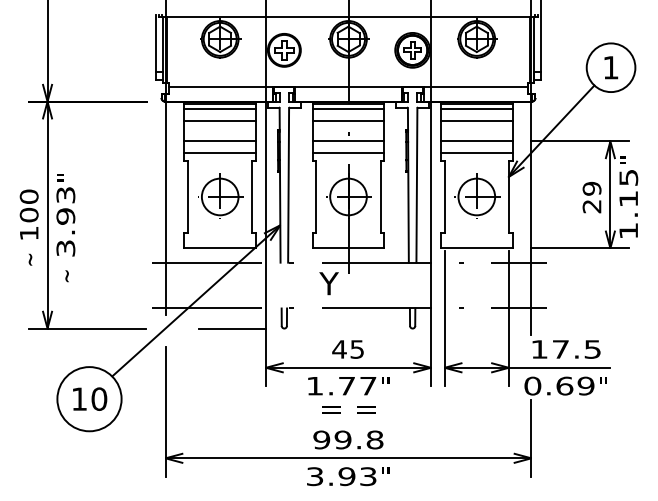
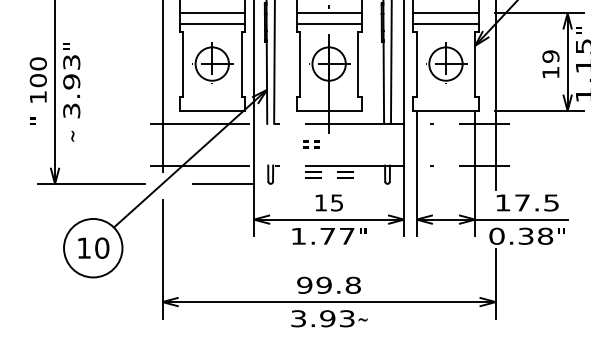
text: (591, 206) -> (550, 72), 29 -> 19
text: (26, 259) -> (35, 121), ~ -> "
text: (328, 283) -> (310, 142), Y -> = =
text: (339, 349) -> (320, 202), 45 -> 15
text: (575, 385) -> (535, 235), 0.69 -> 0.38
text: (348, 409) -> (329, 174), moved
text: (385, 473) -> (362, 315), " -> ~

